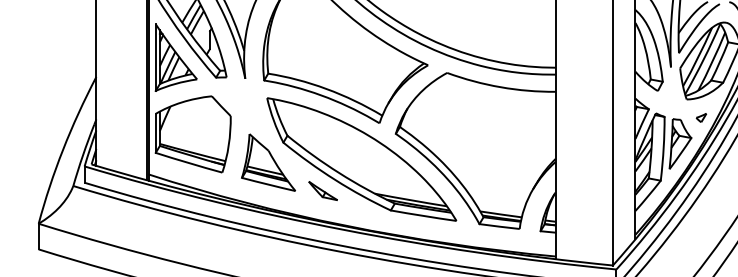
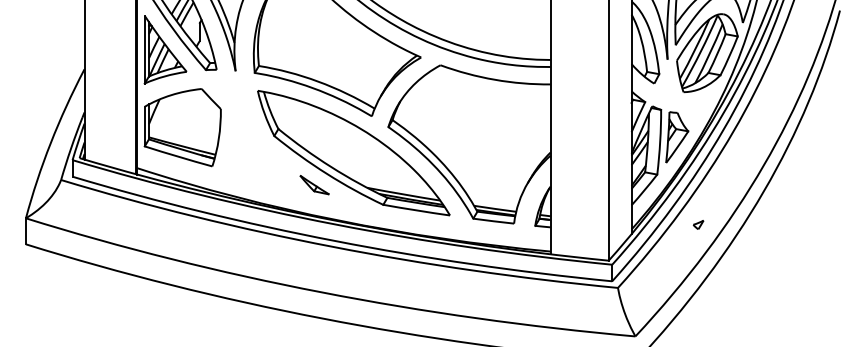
part: (701, 117) -> (698, 224), moved
part: (268, 161) -> (259, 155), removed

